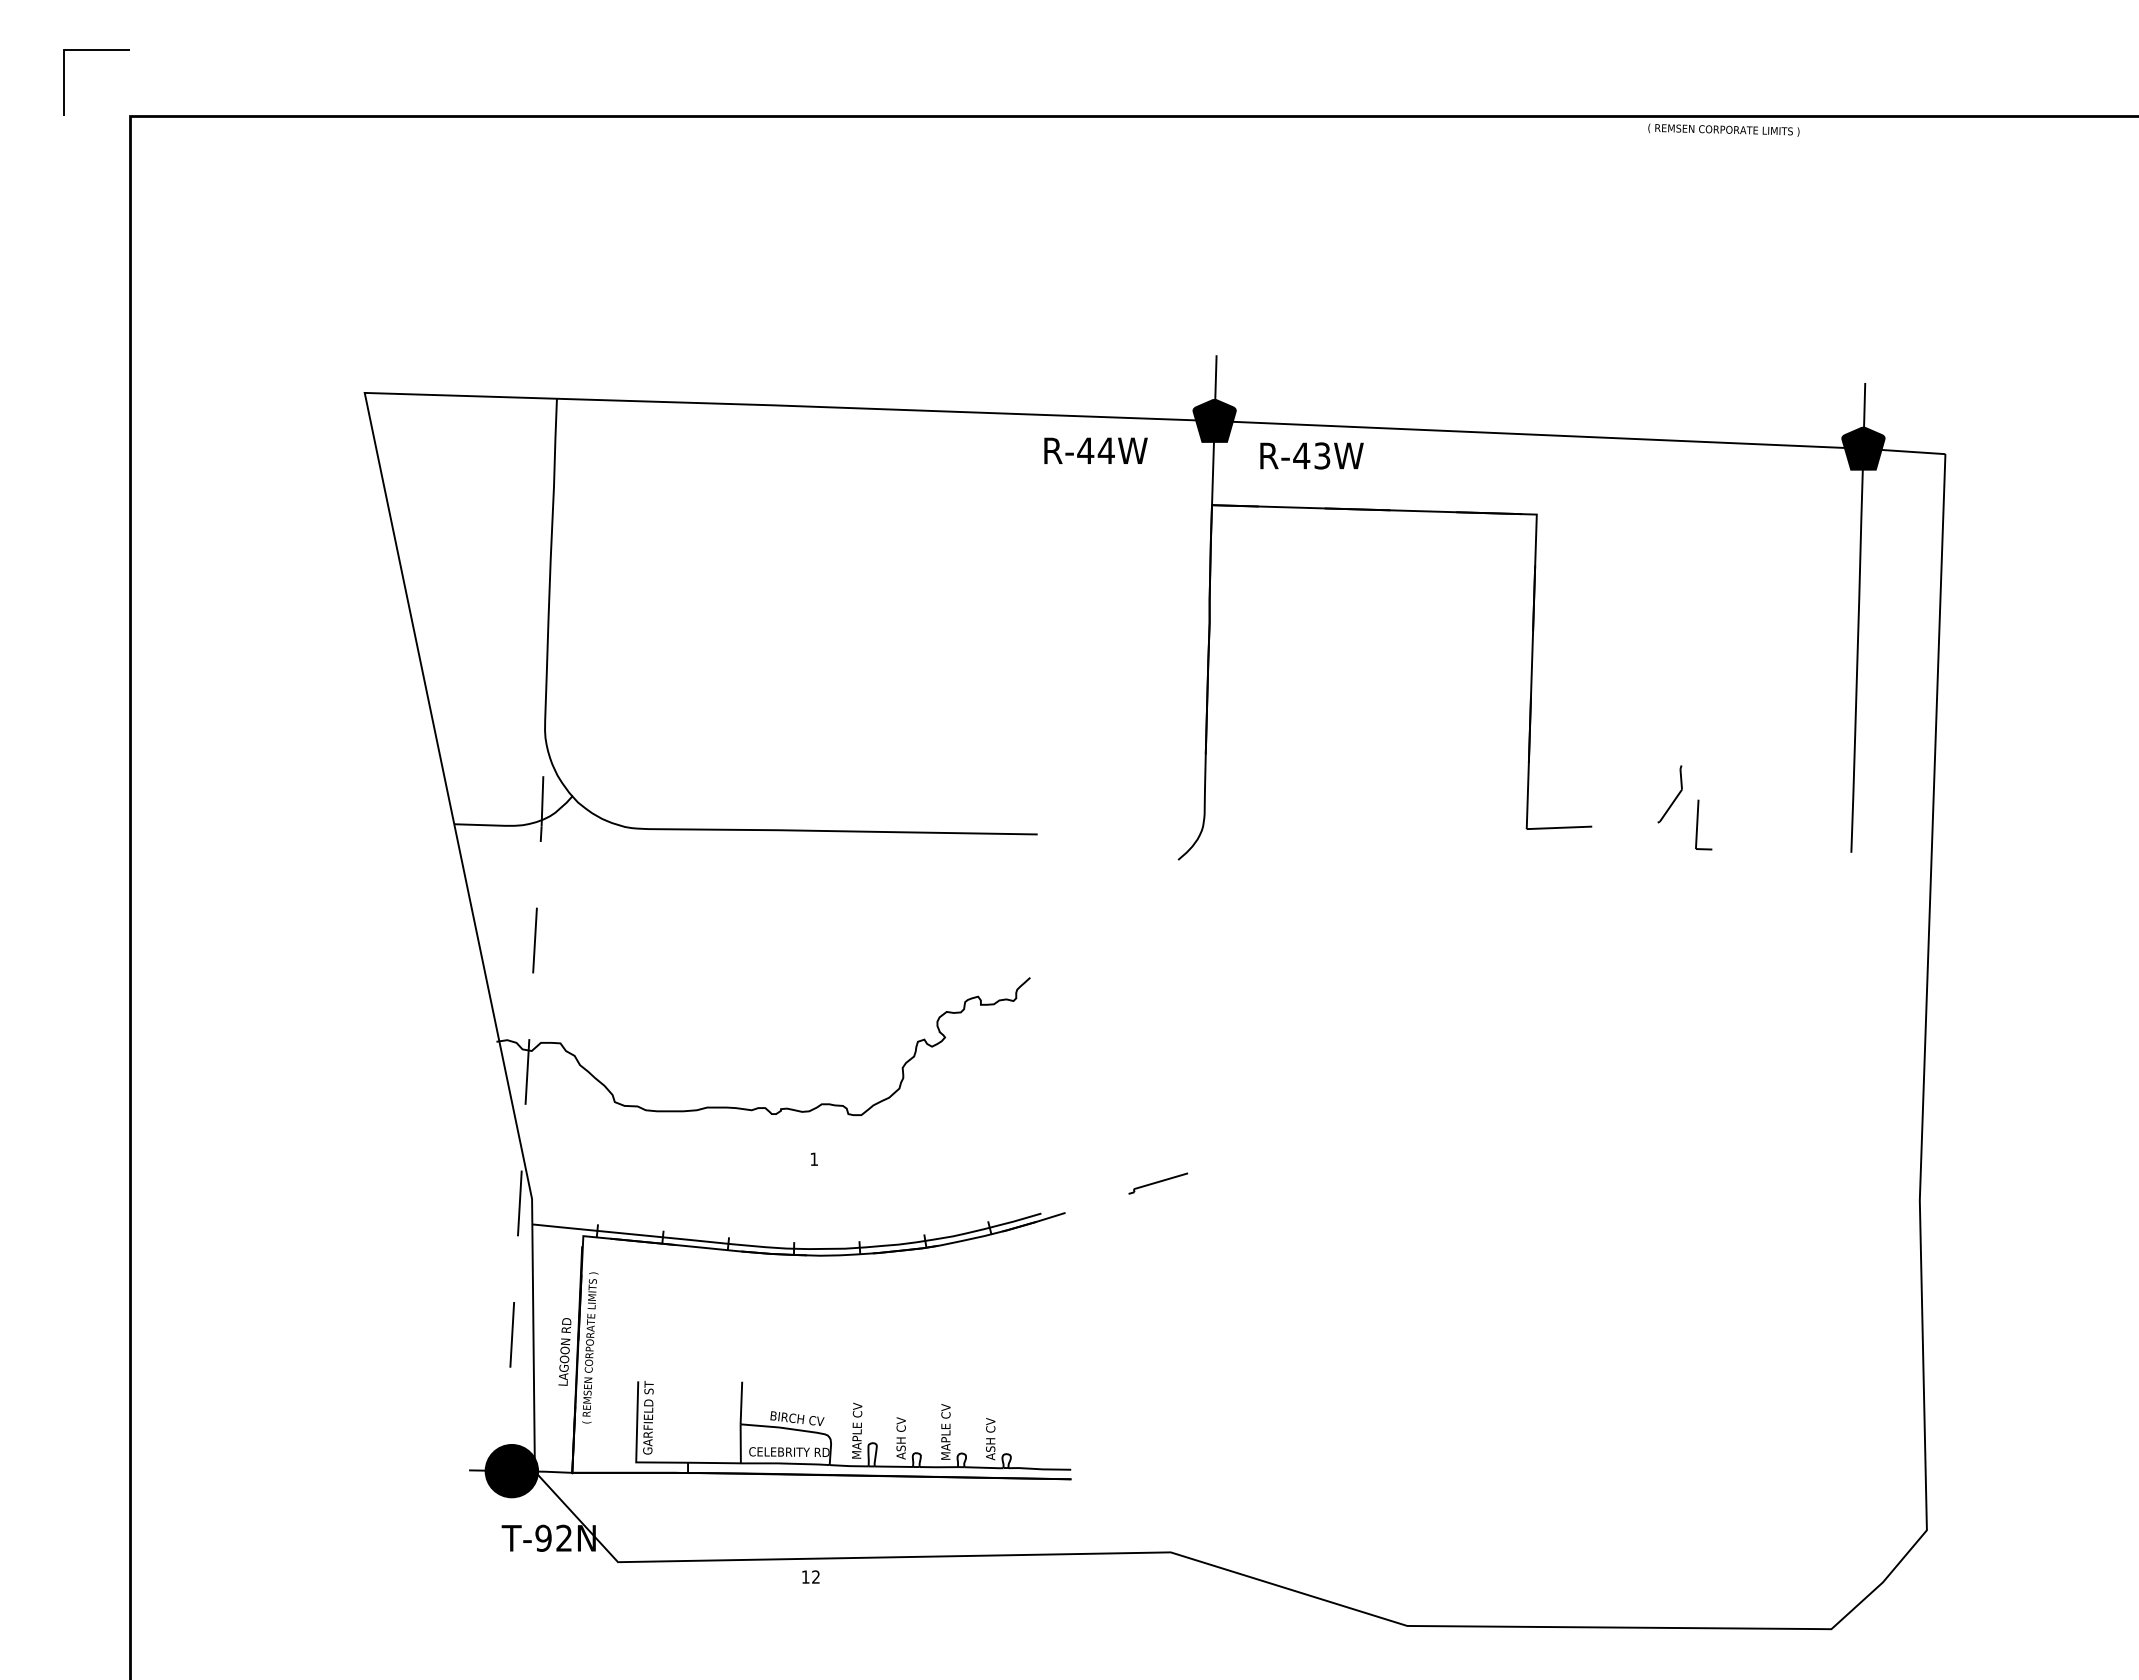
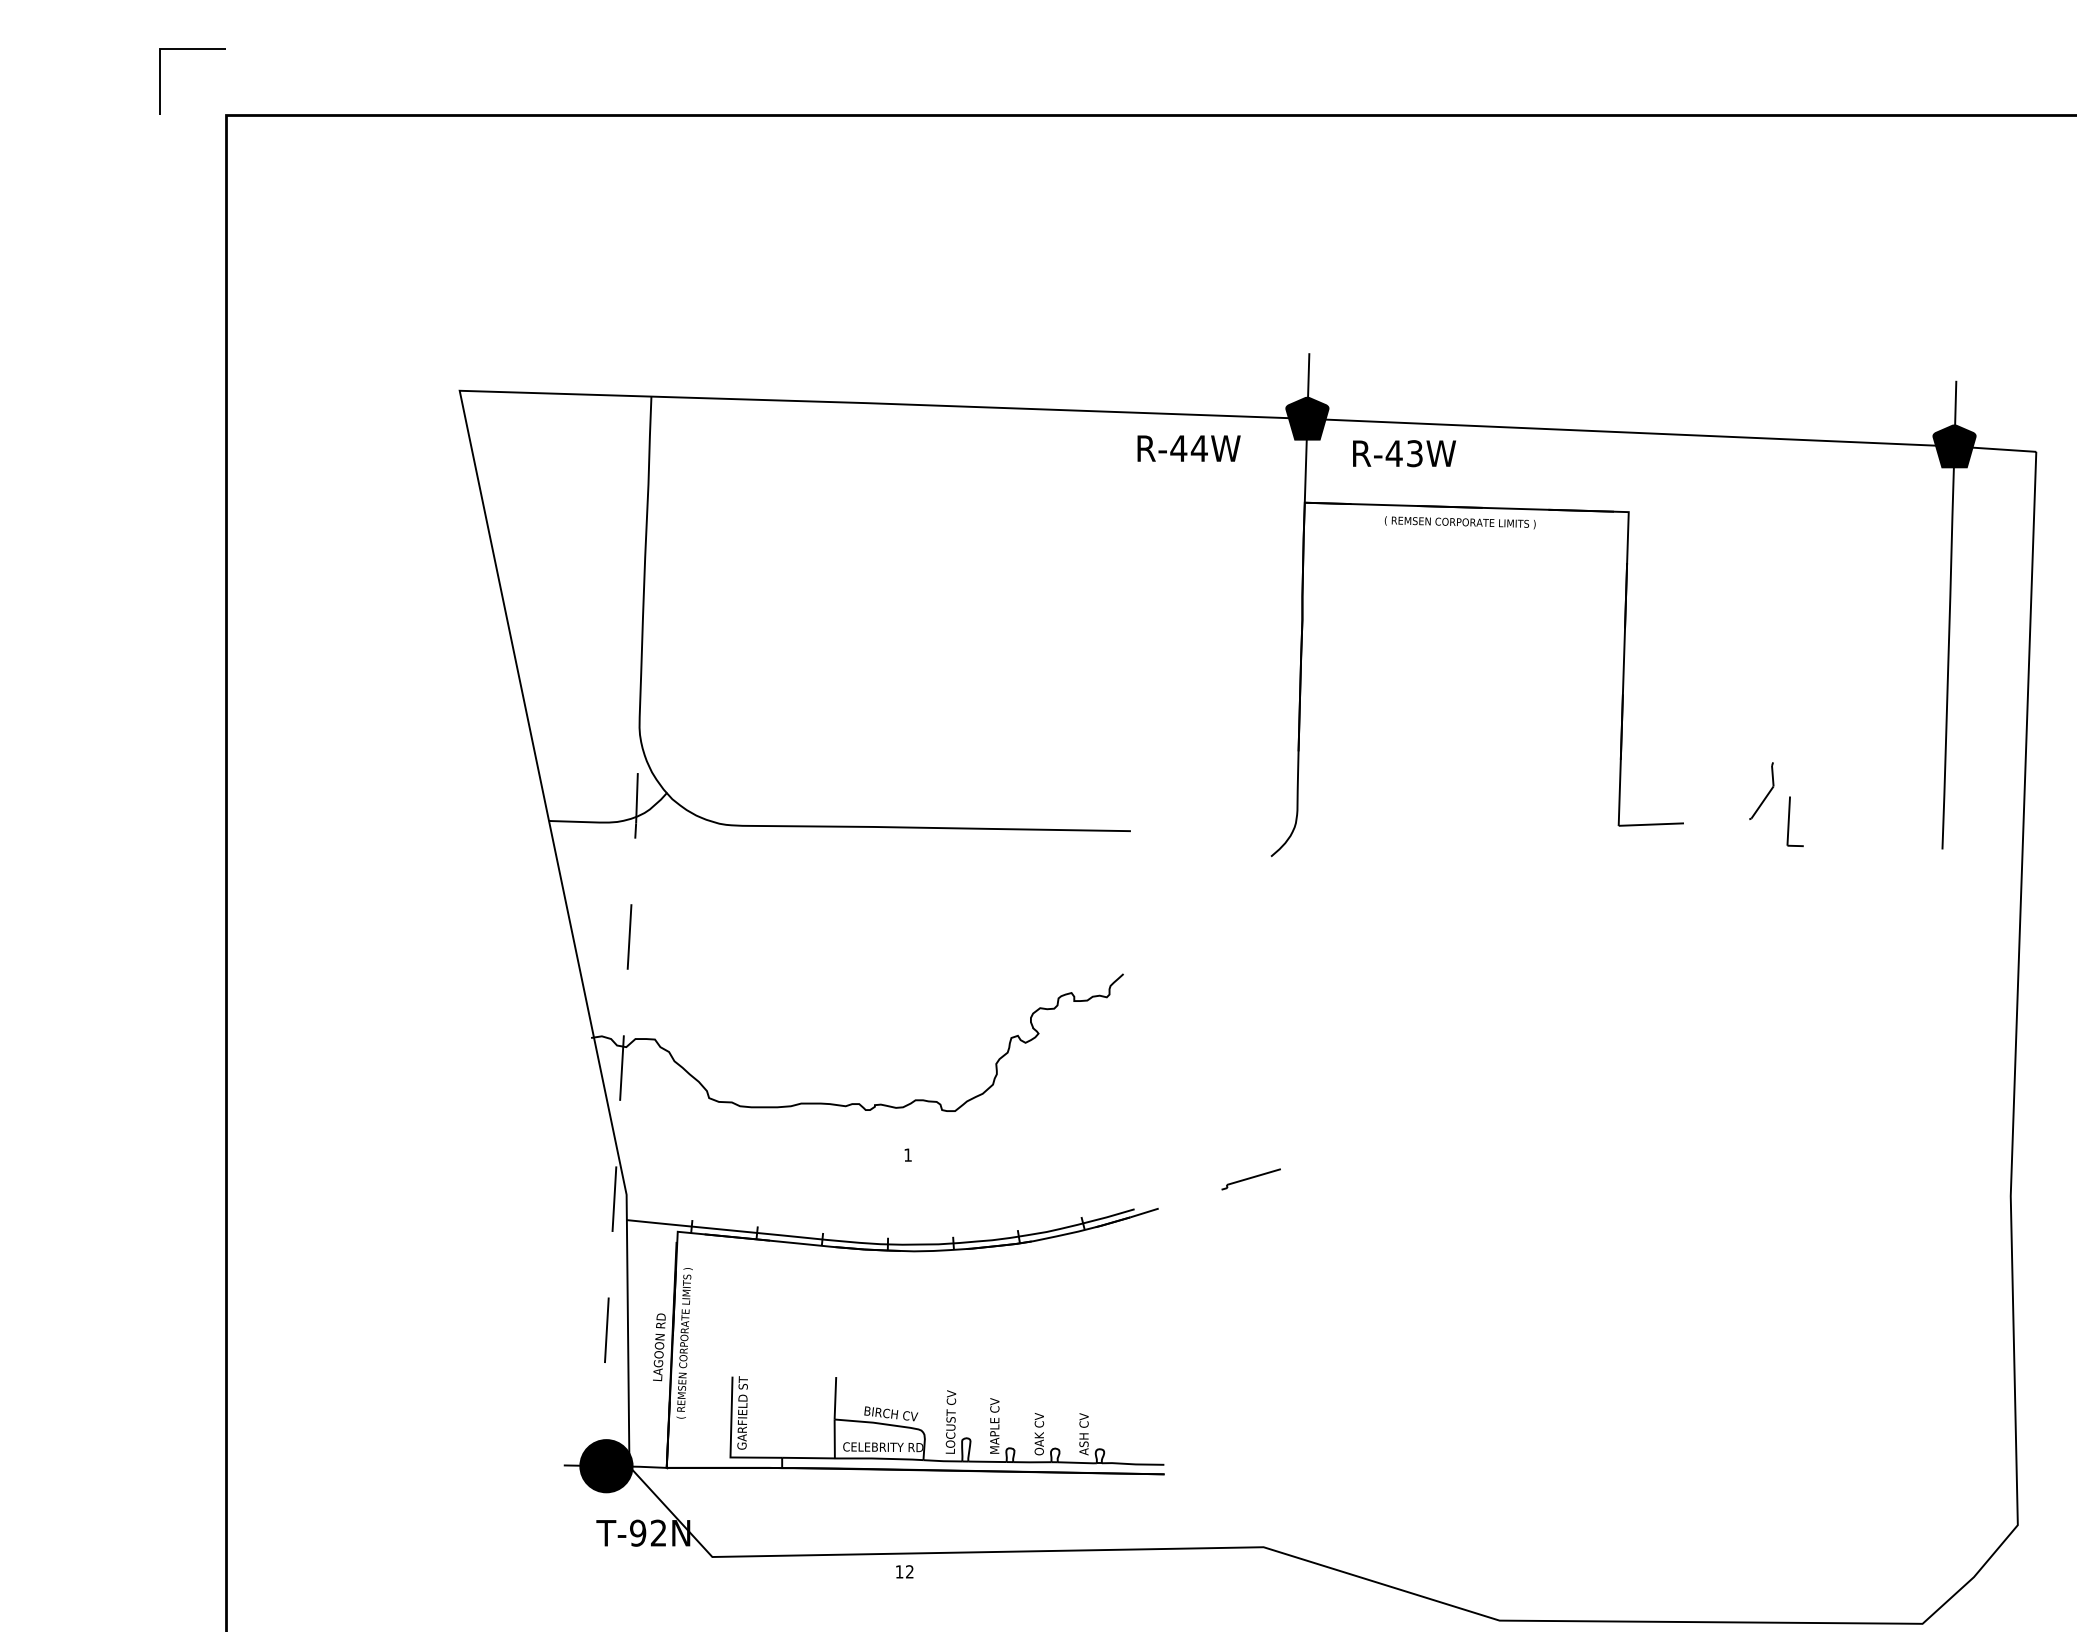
text: (1723, 129) -> (1459, 522), moved
text: (857, 1426) -> (951, 1421), MAPLE CV -> LOCUST CV
text: (900, 1431) -> (994, 1426), ASH CV -> MAPLE CV
text: (945, 1432) -> (1038, 1427), MAPLE CV -> OAK CV

